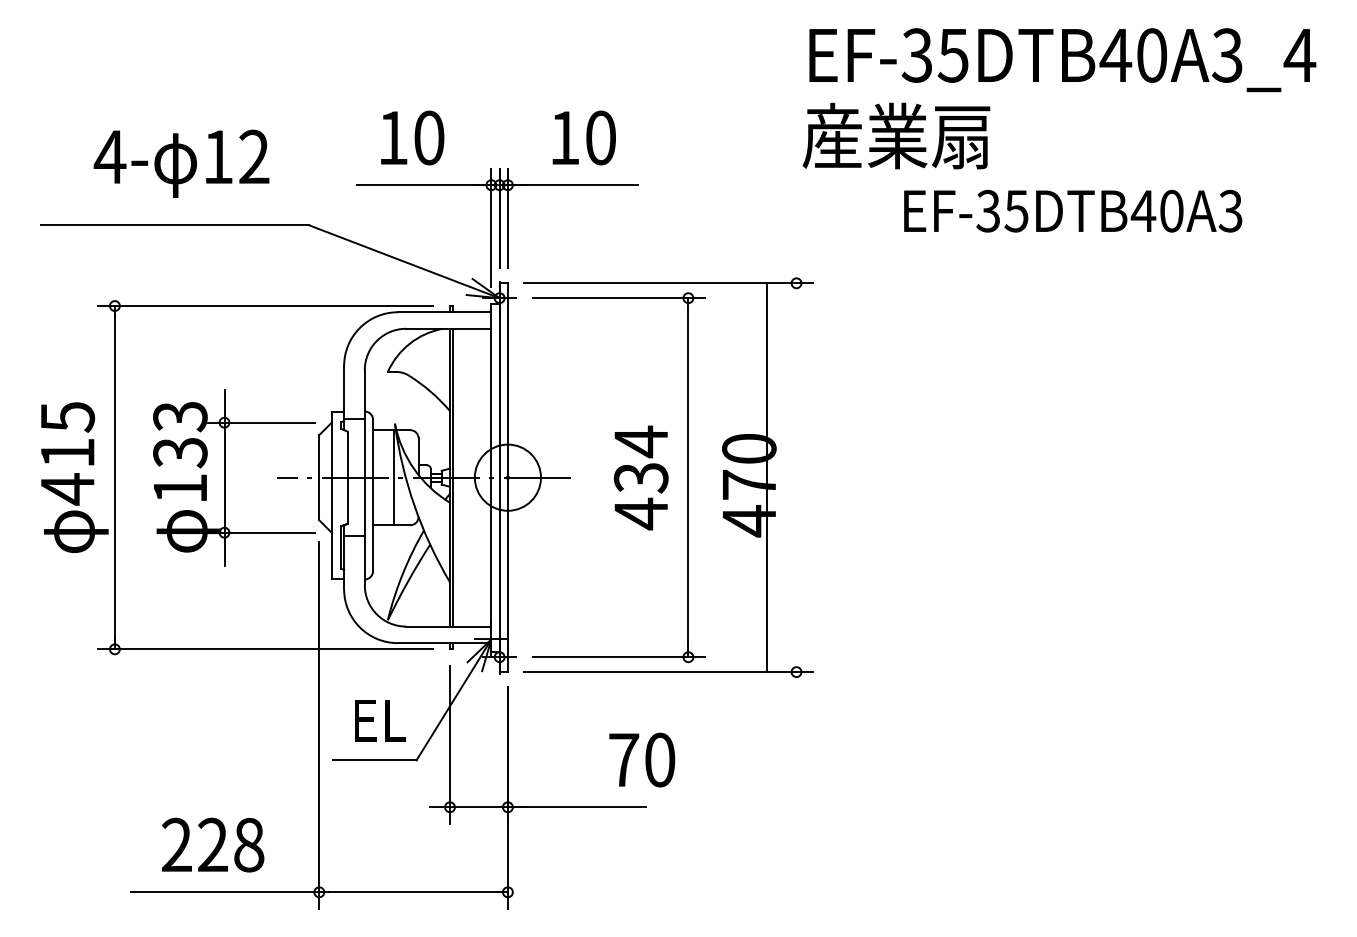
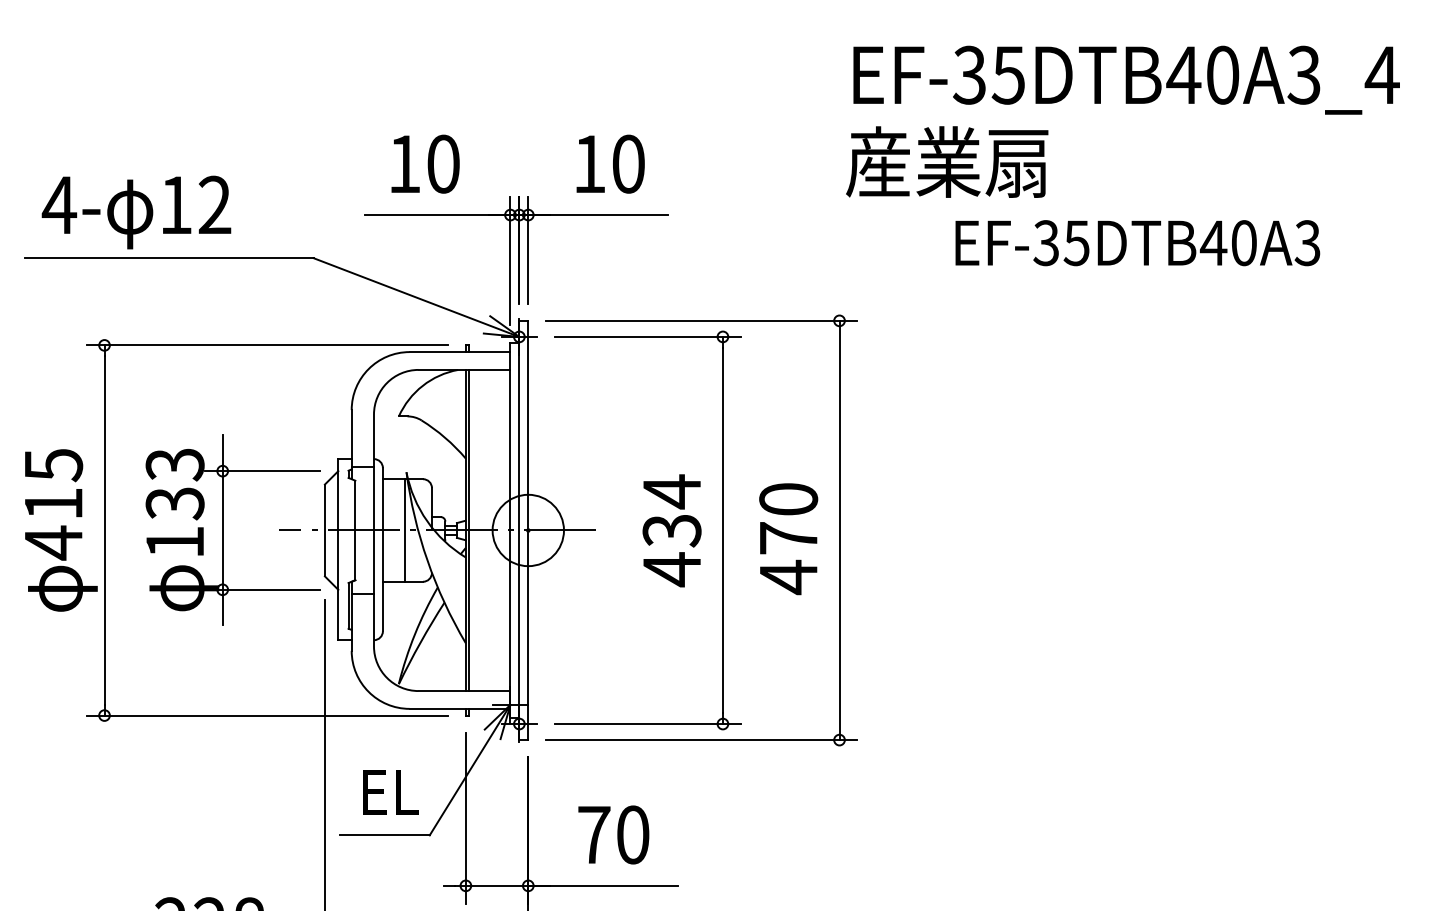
text: (181, 163) -> (136, 212), moved
line: (766, 477) -> (839, 530), moved
text: (642, 759) -> (614, 834), moved

